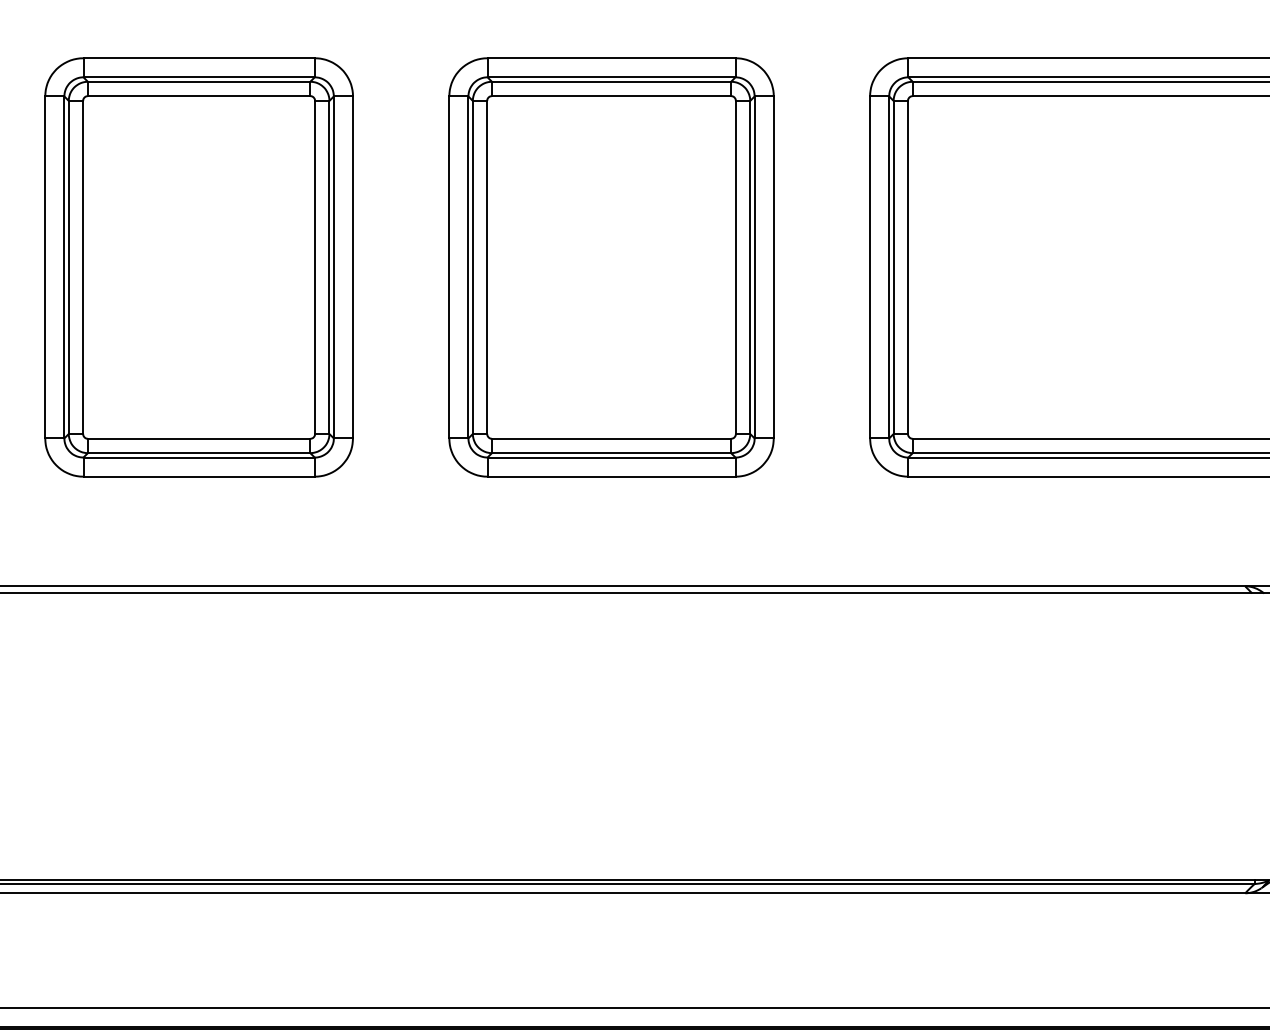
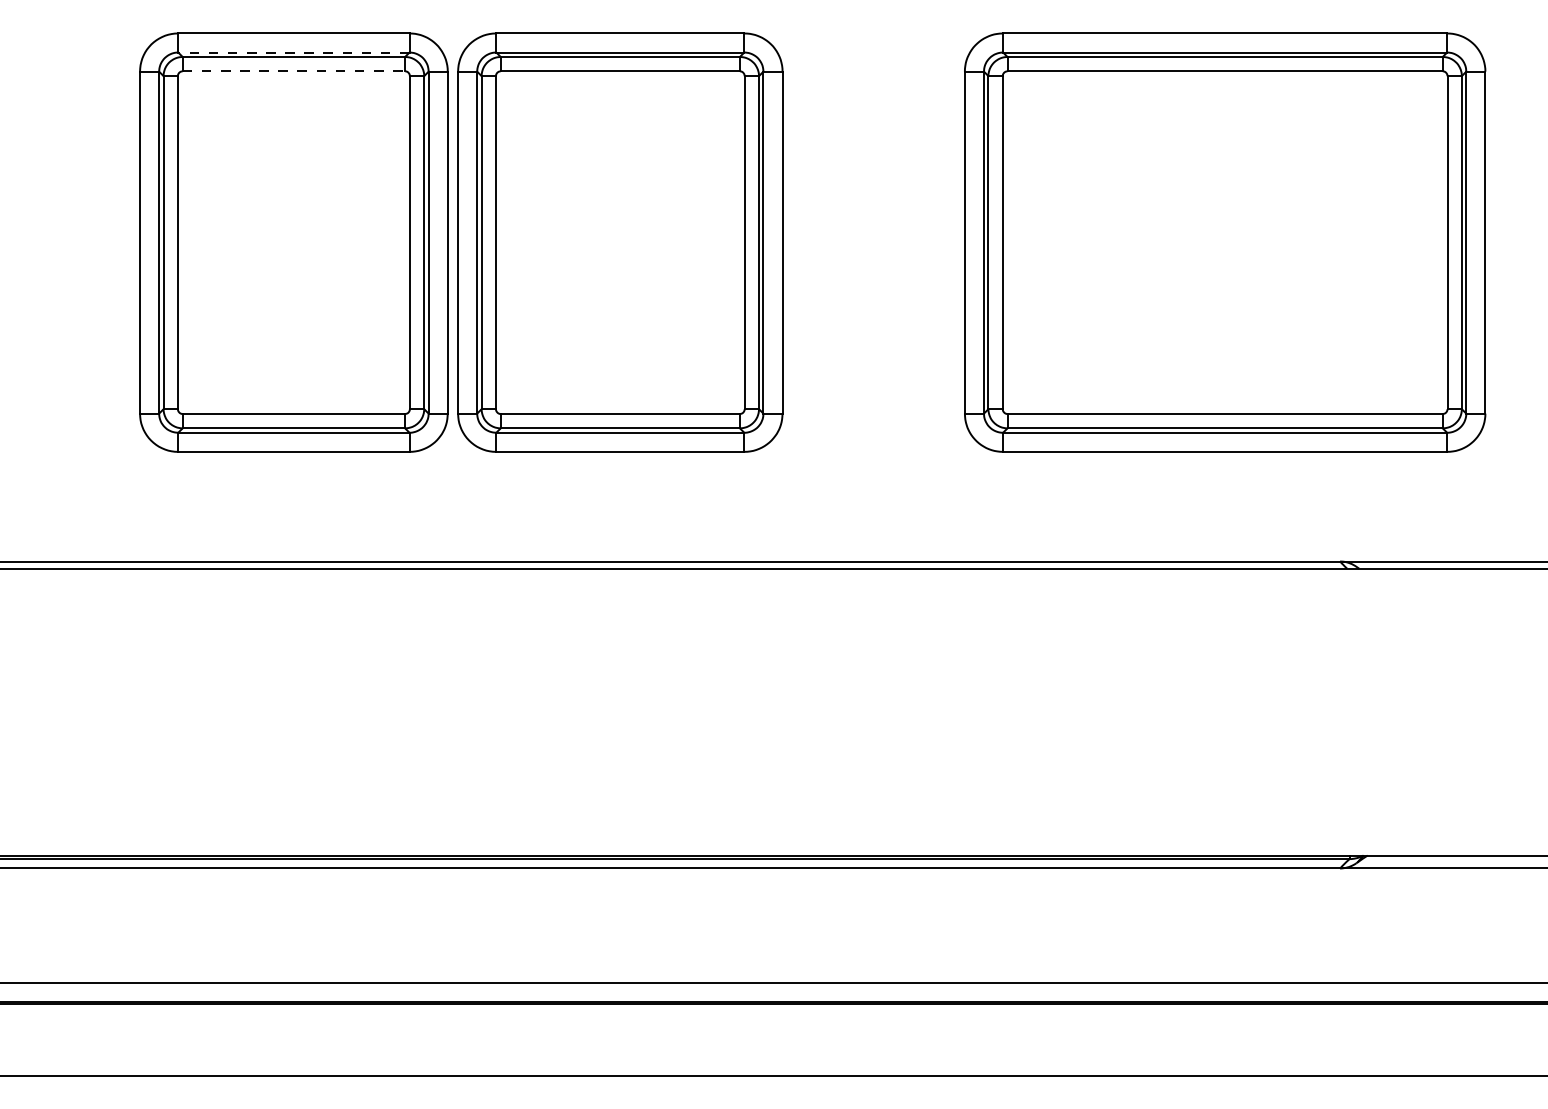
line: (198, 77) -> (293, 52), solid -> dashed
line: (199, 96) -> (294, 71), solid -> dashed
part: (611, 267) -> (620, 242), moved

